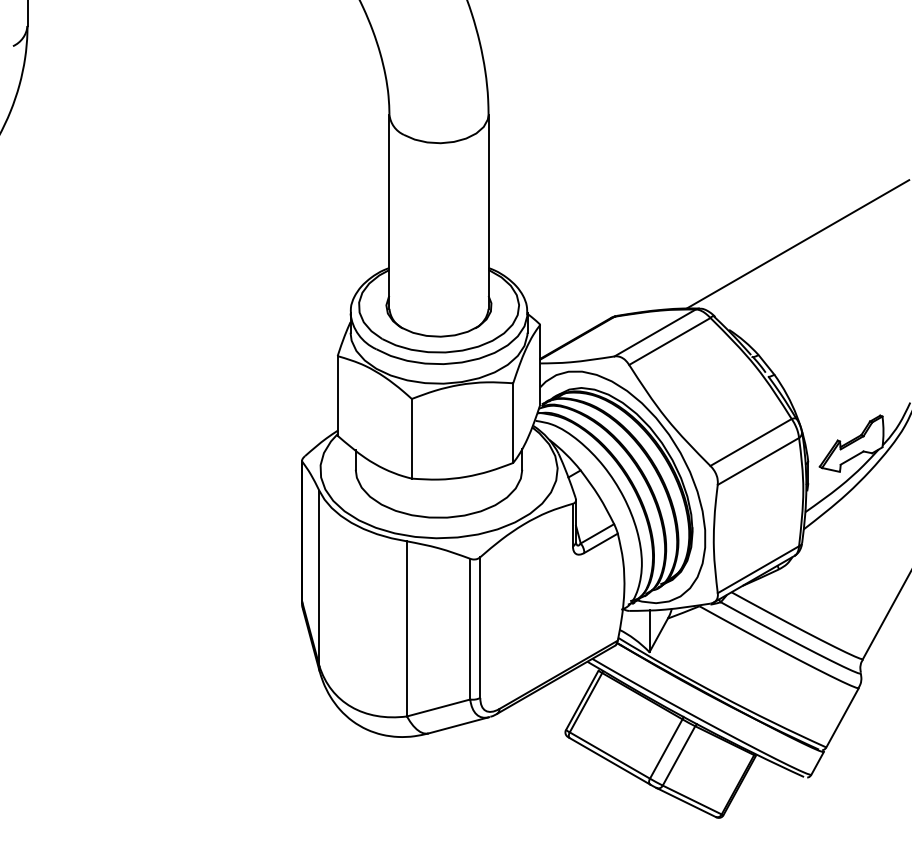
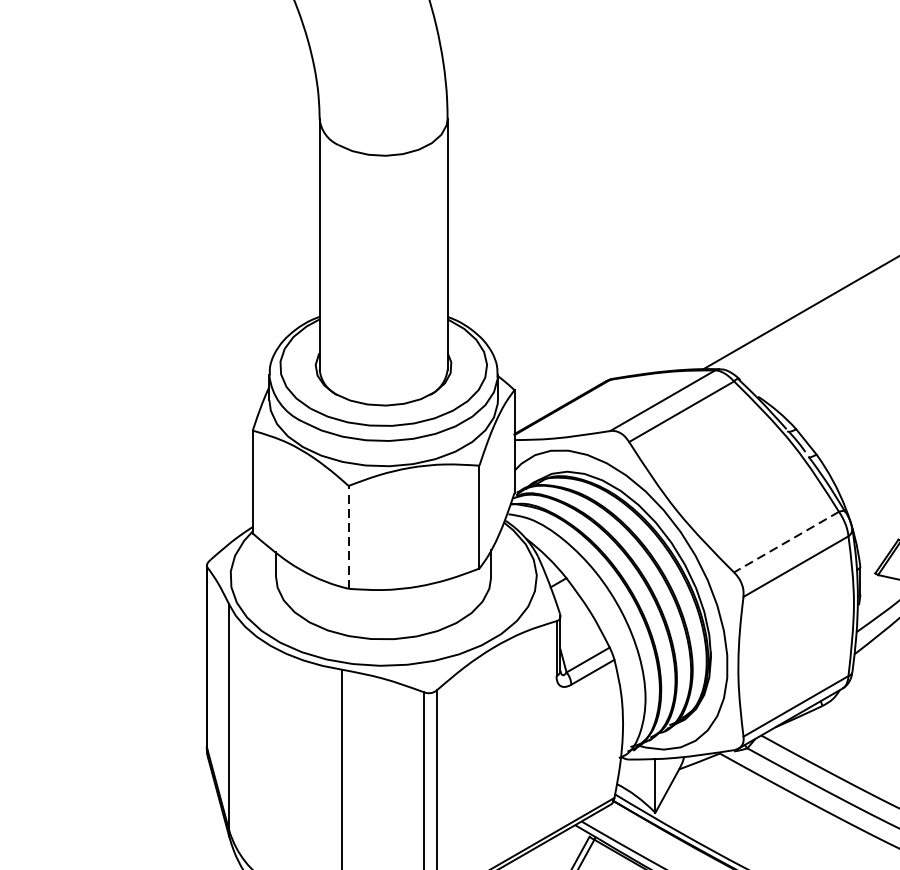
line: (411, 438) -> (348, 536), solid -> dashed
line: (751, 442) -> (787, 542), solid -> dashed

